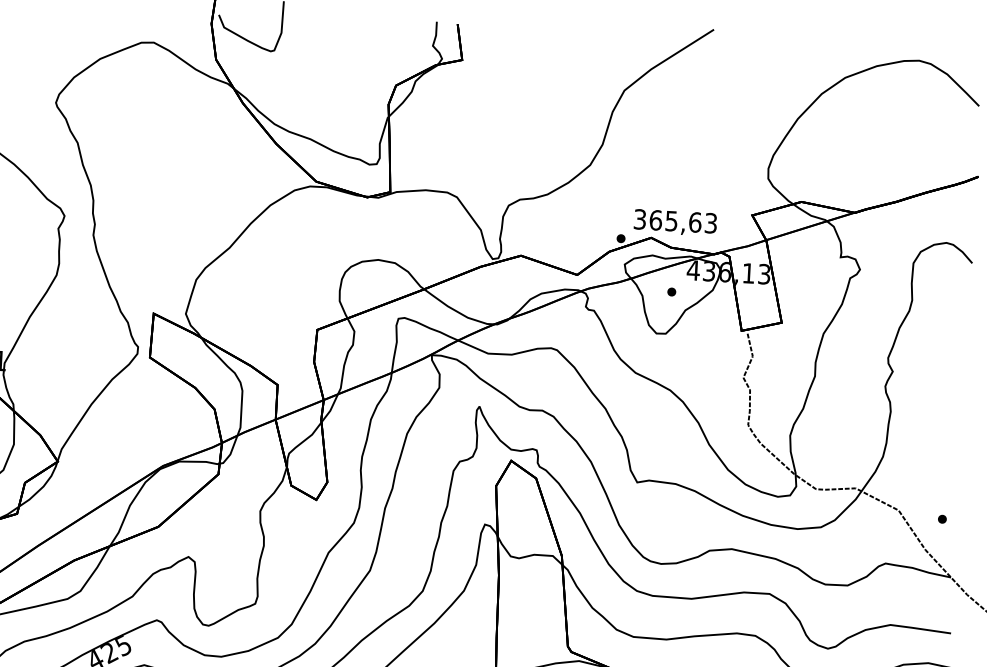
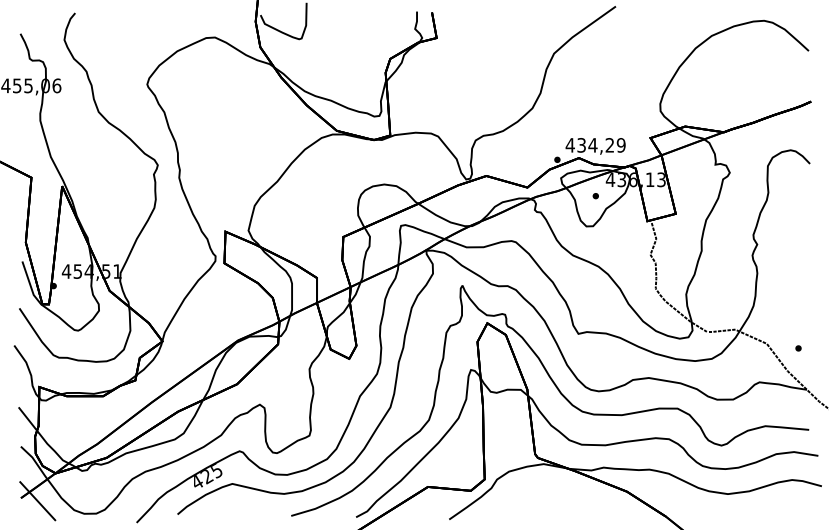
text: (675, 221) -> (595, 145), 365,63 -> 434,29

